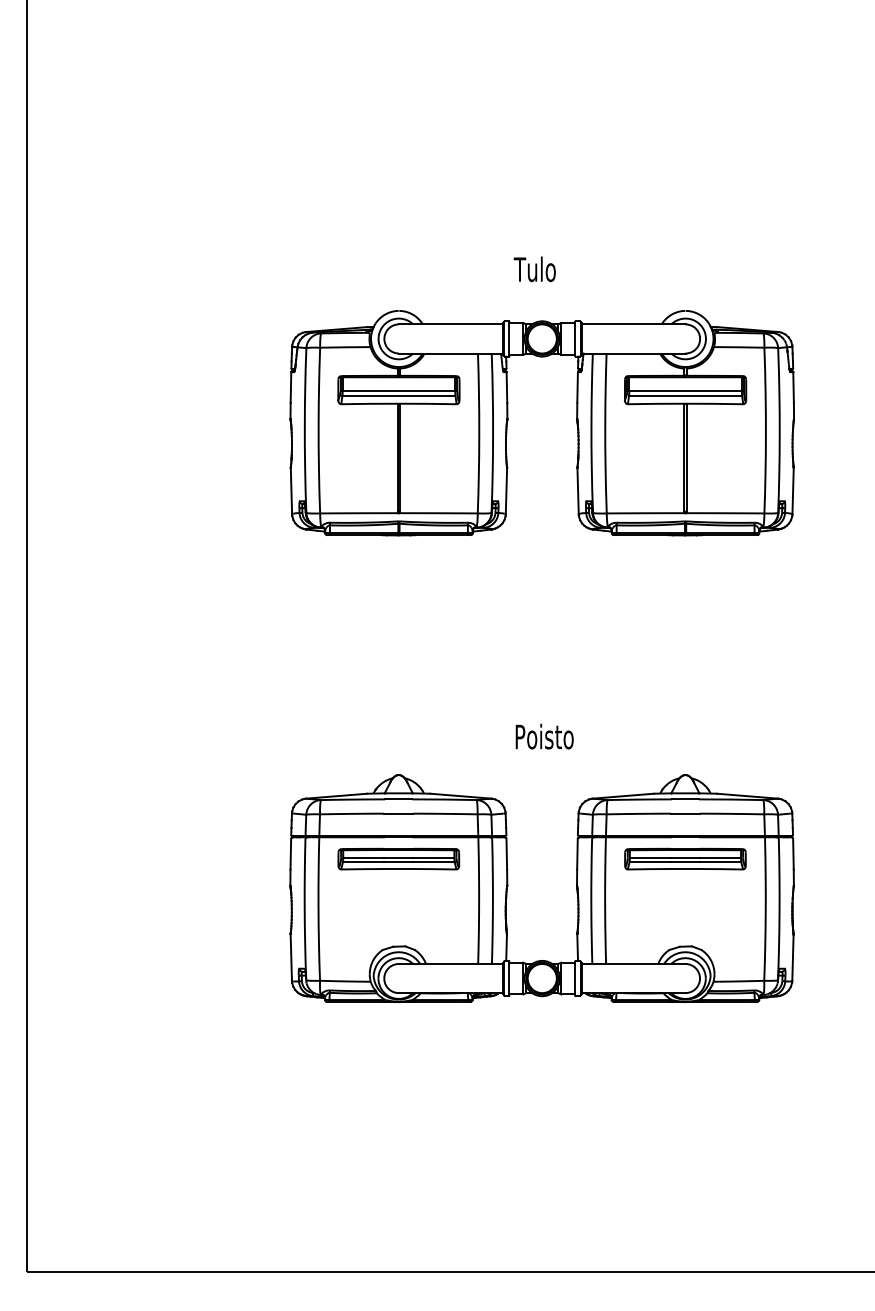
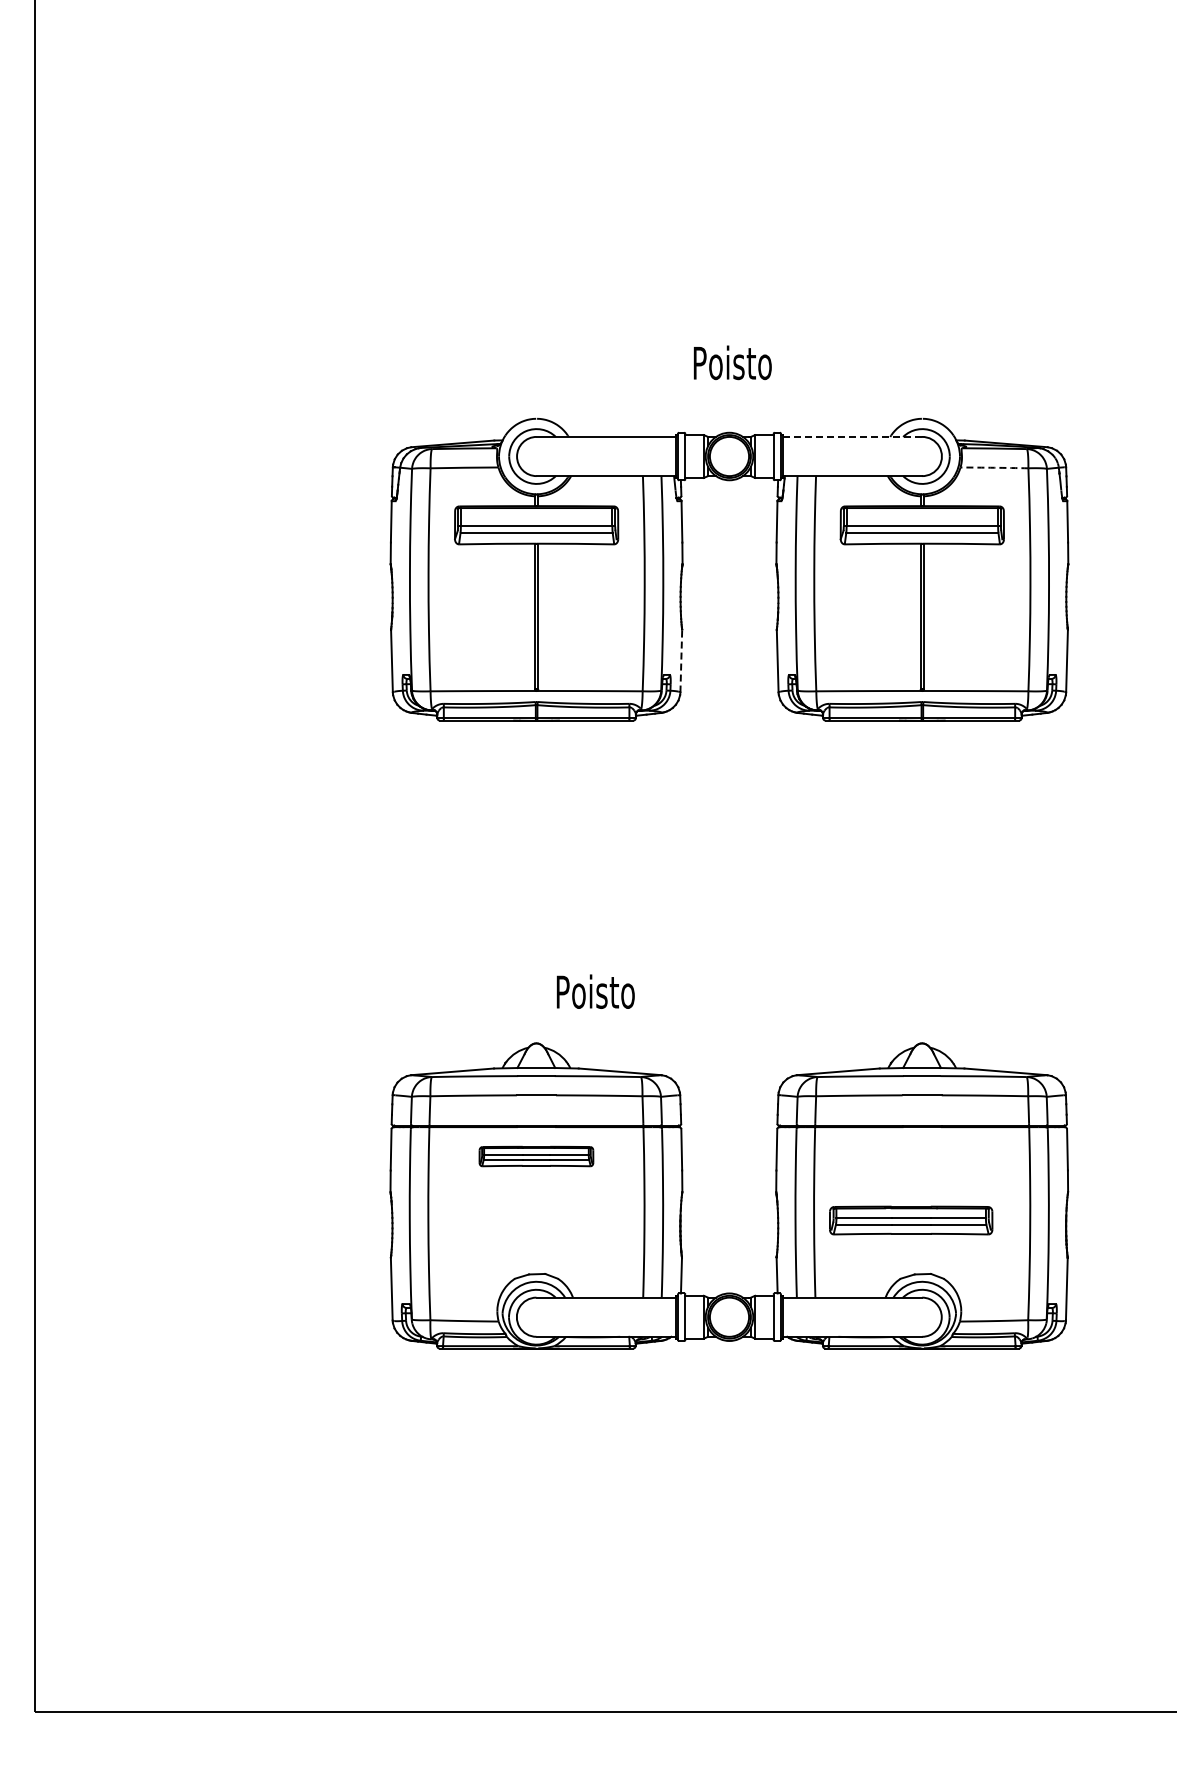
text: (543, 269) -> (731, 362), Tulo -> Poisto
line: (633, 324) -> (852, 436), solid -> dashed
arc: (739, 347) -> (994, 467), solid -> dashed
line: (506, 490) -> (681, 660), solid -> dashed
text: (544, 736) -> (595, 991), moved
part: (398, 859) -> (536, 1156), size x0.7
part: (685, 859) -> (911, 1220), moved

